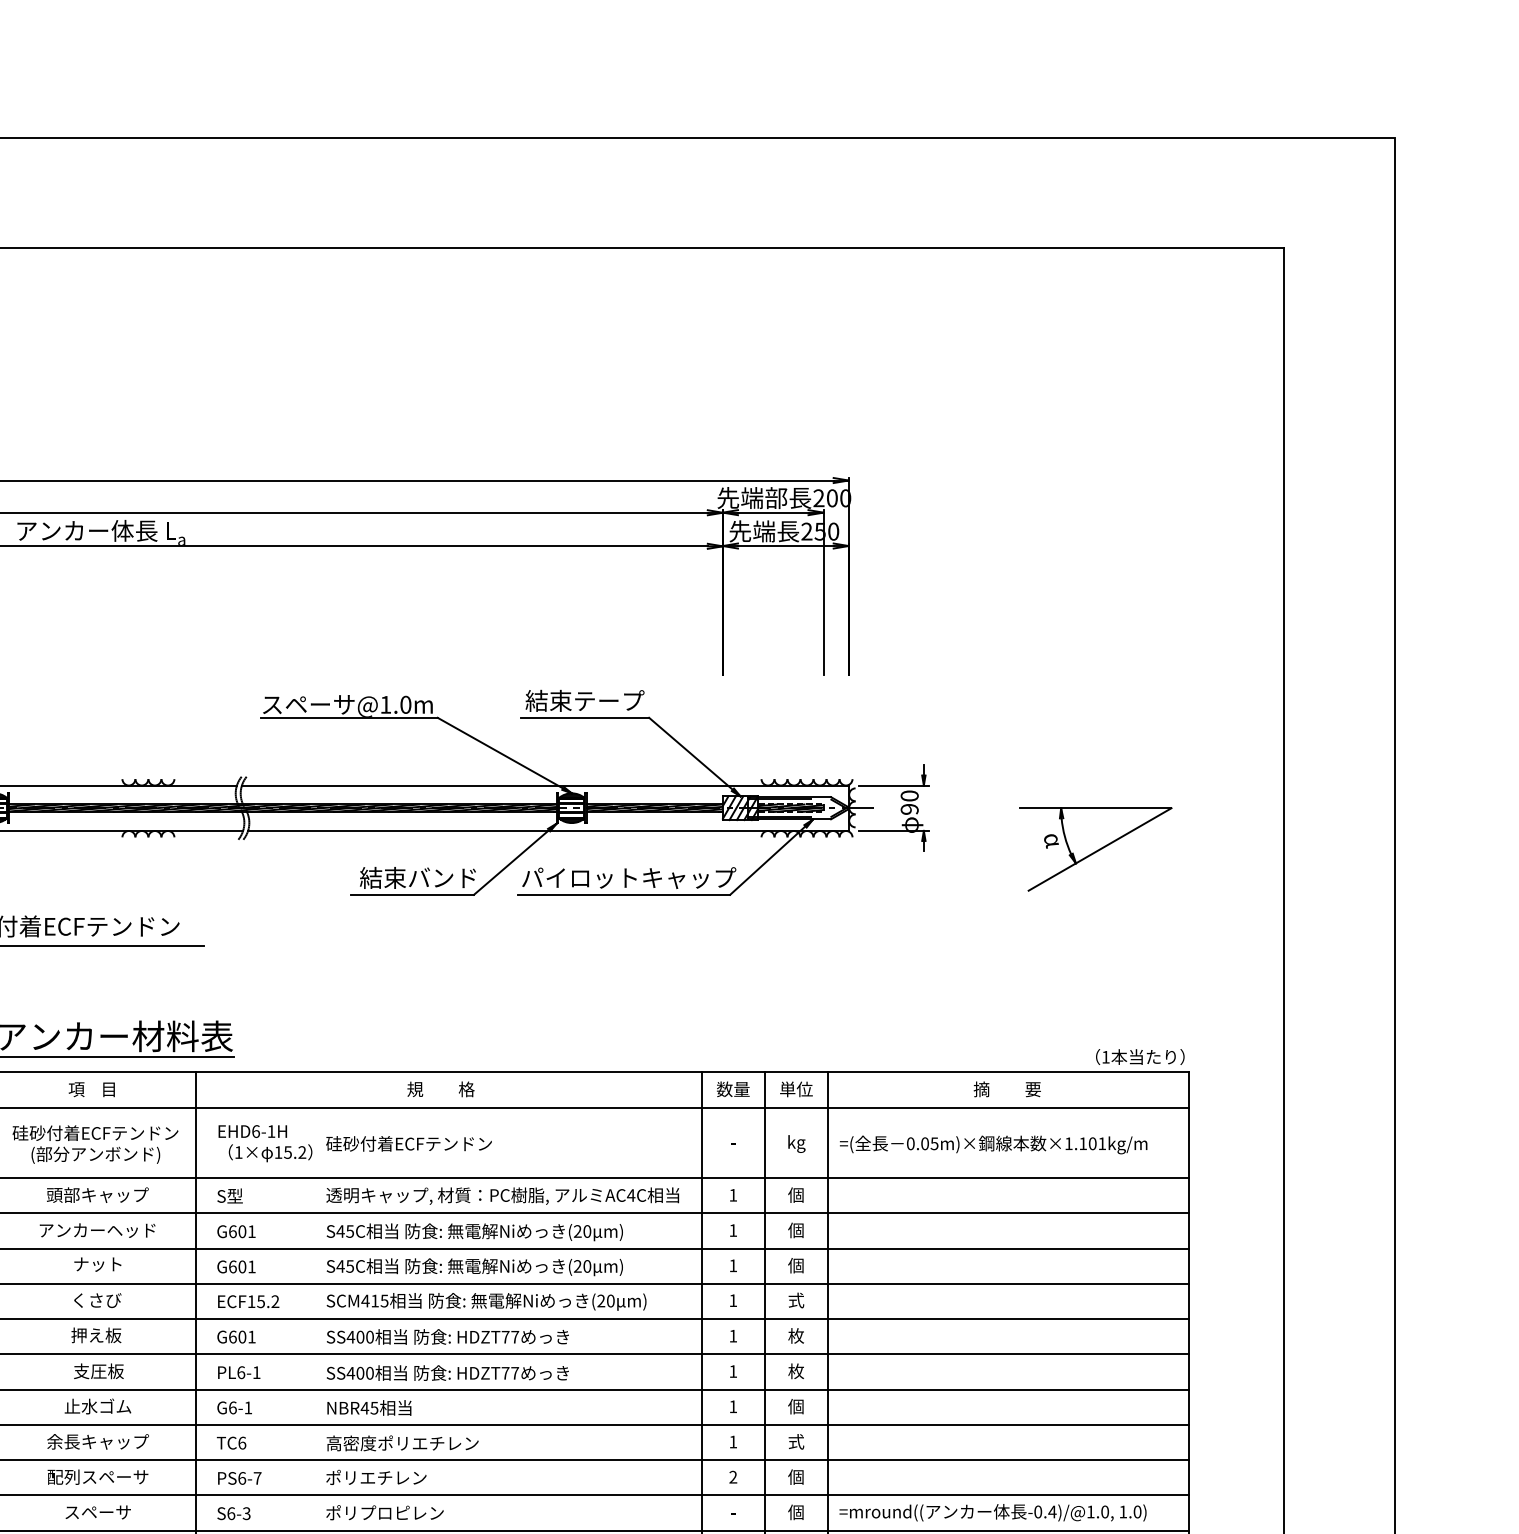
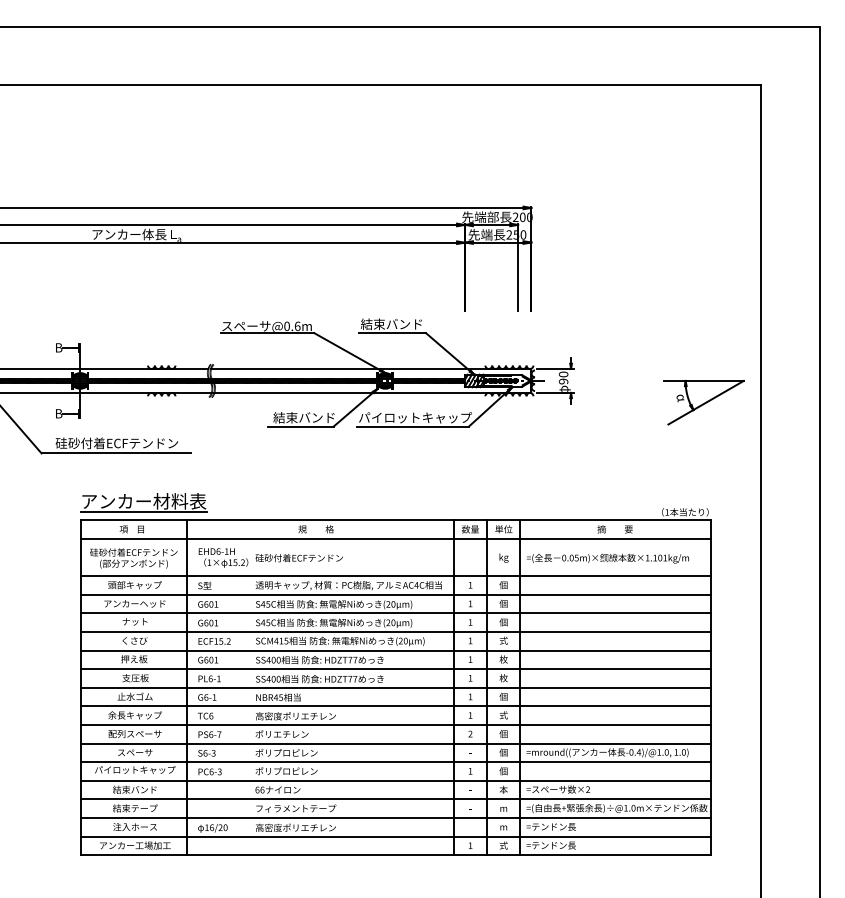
text: (608, 699) -> (404, 323), 結束テープ -> 結束バンド
text: (396, 705) -> (292, 326), @1.0m -> @0.6m
part: (1095, 849) -> (703, 402), moved

